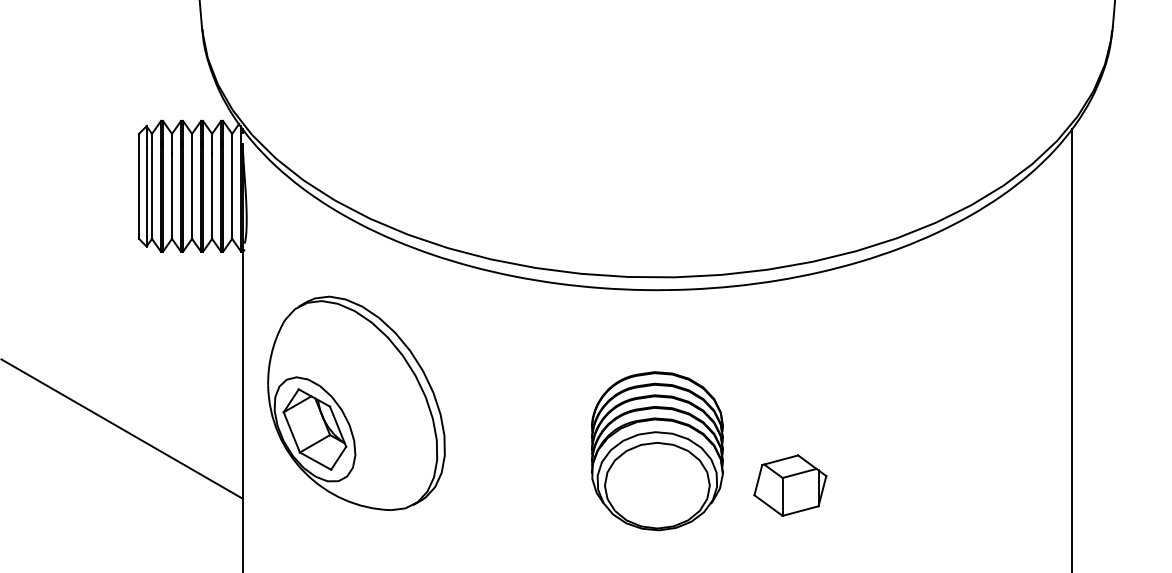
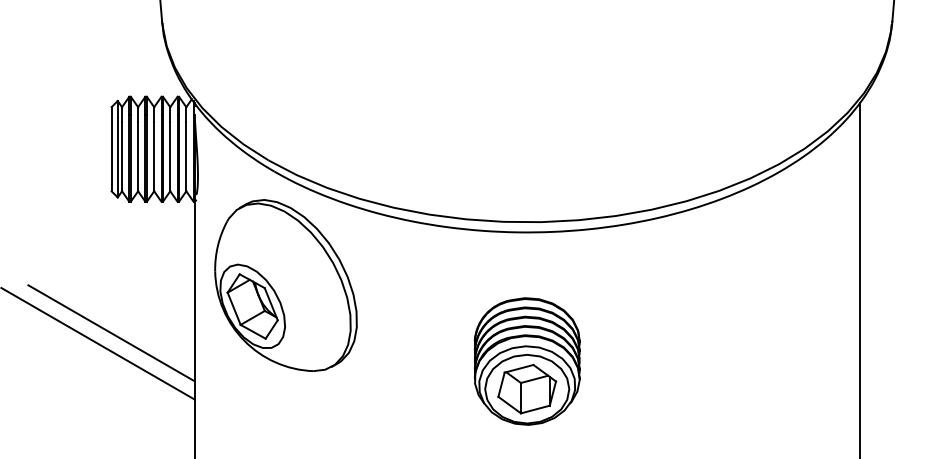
part: (356, 402) -> (286, 284), moved
line: (138, 415) -> (111, 332), added
part: (790, 485) -> (527, 389), moved

